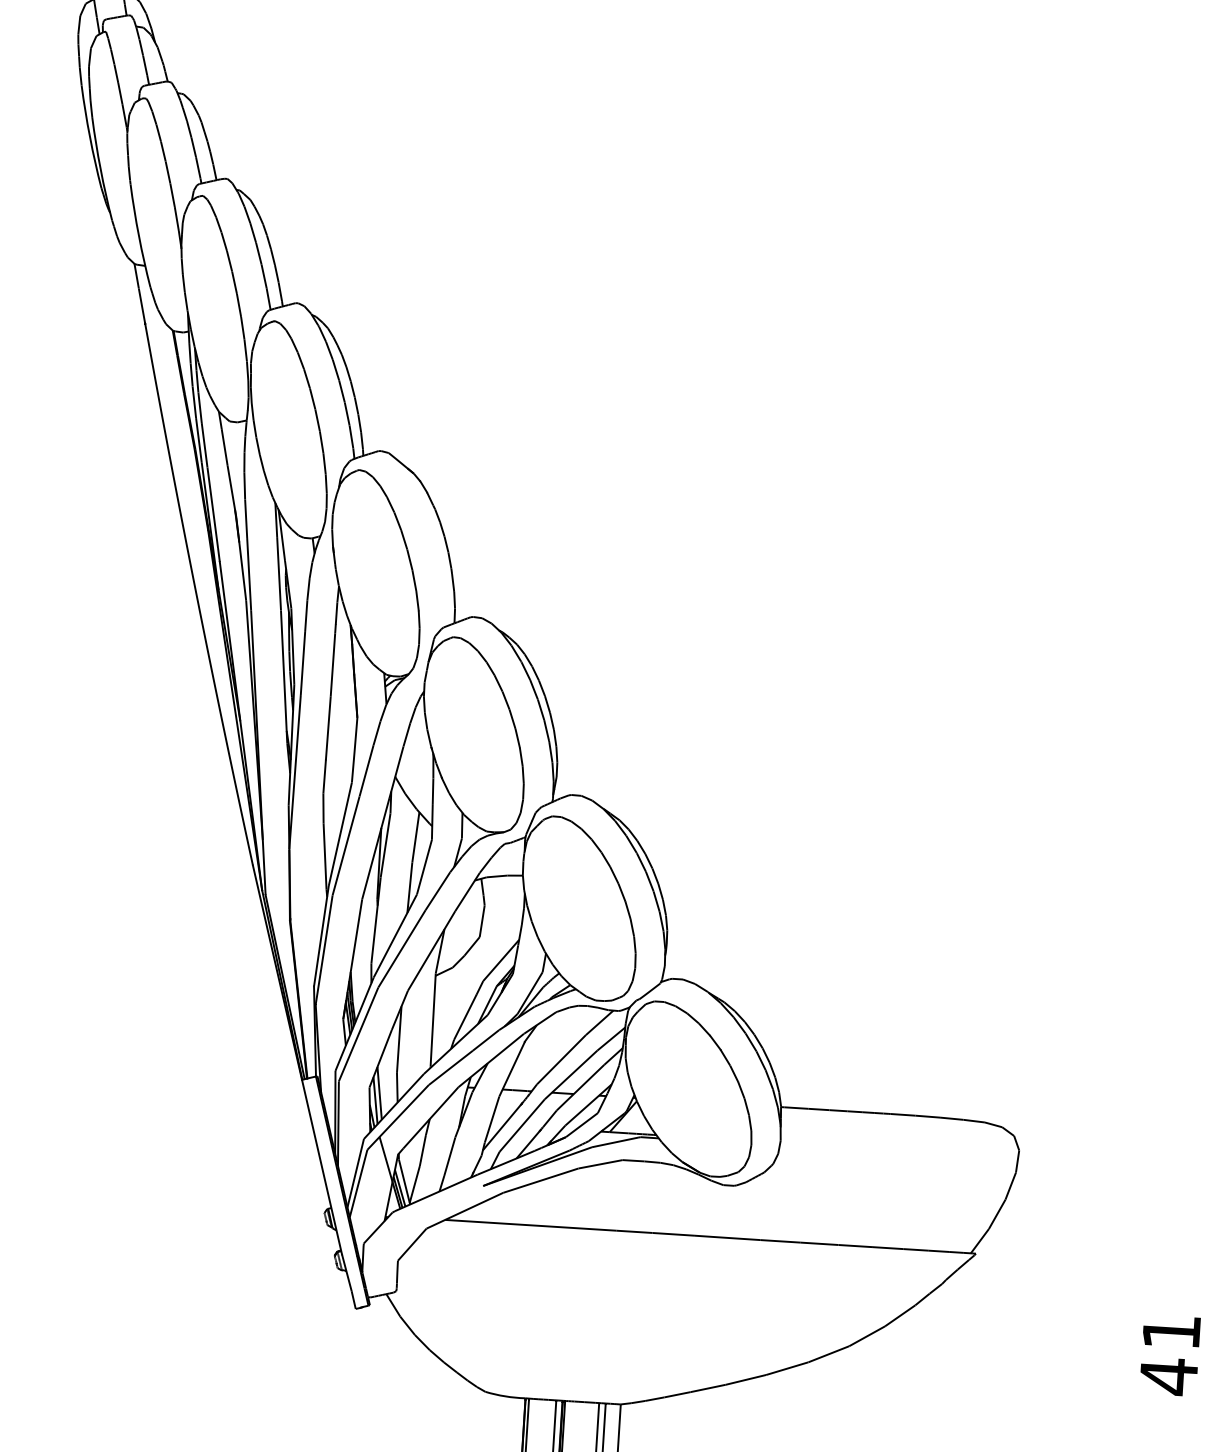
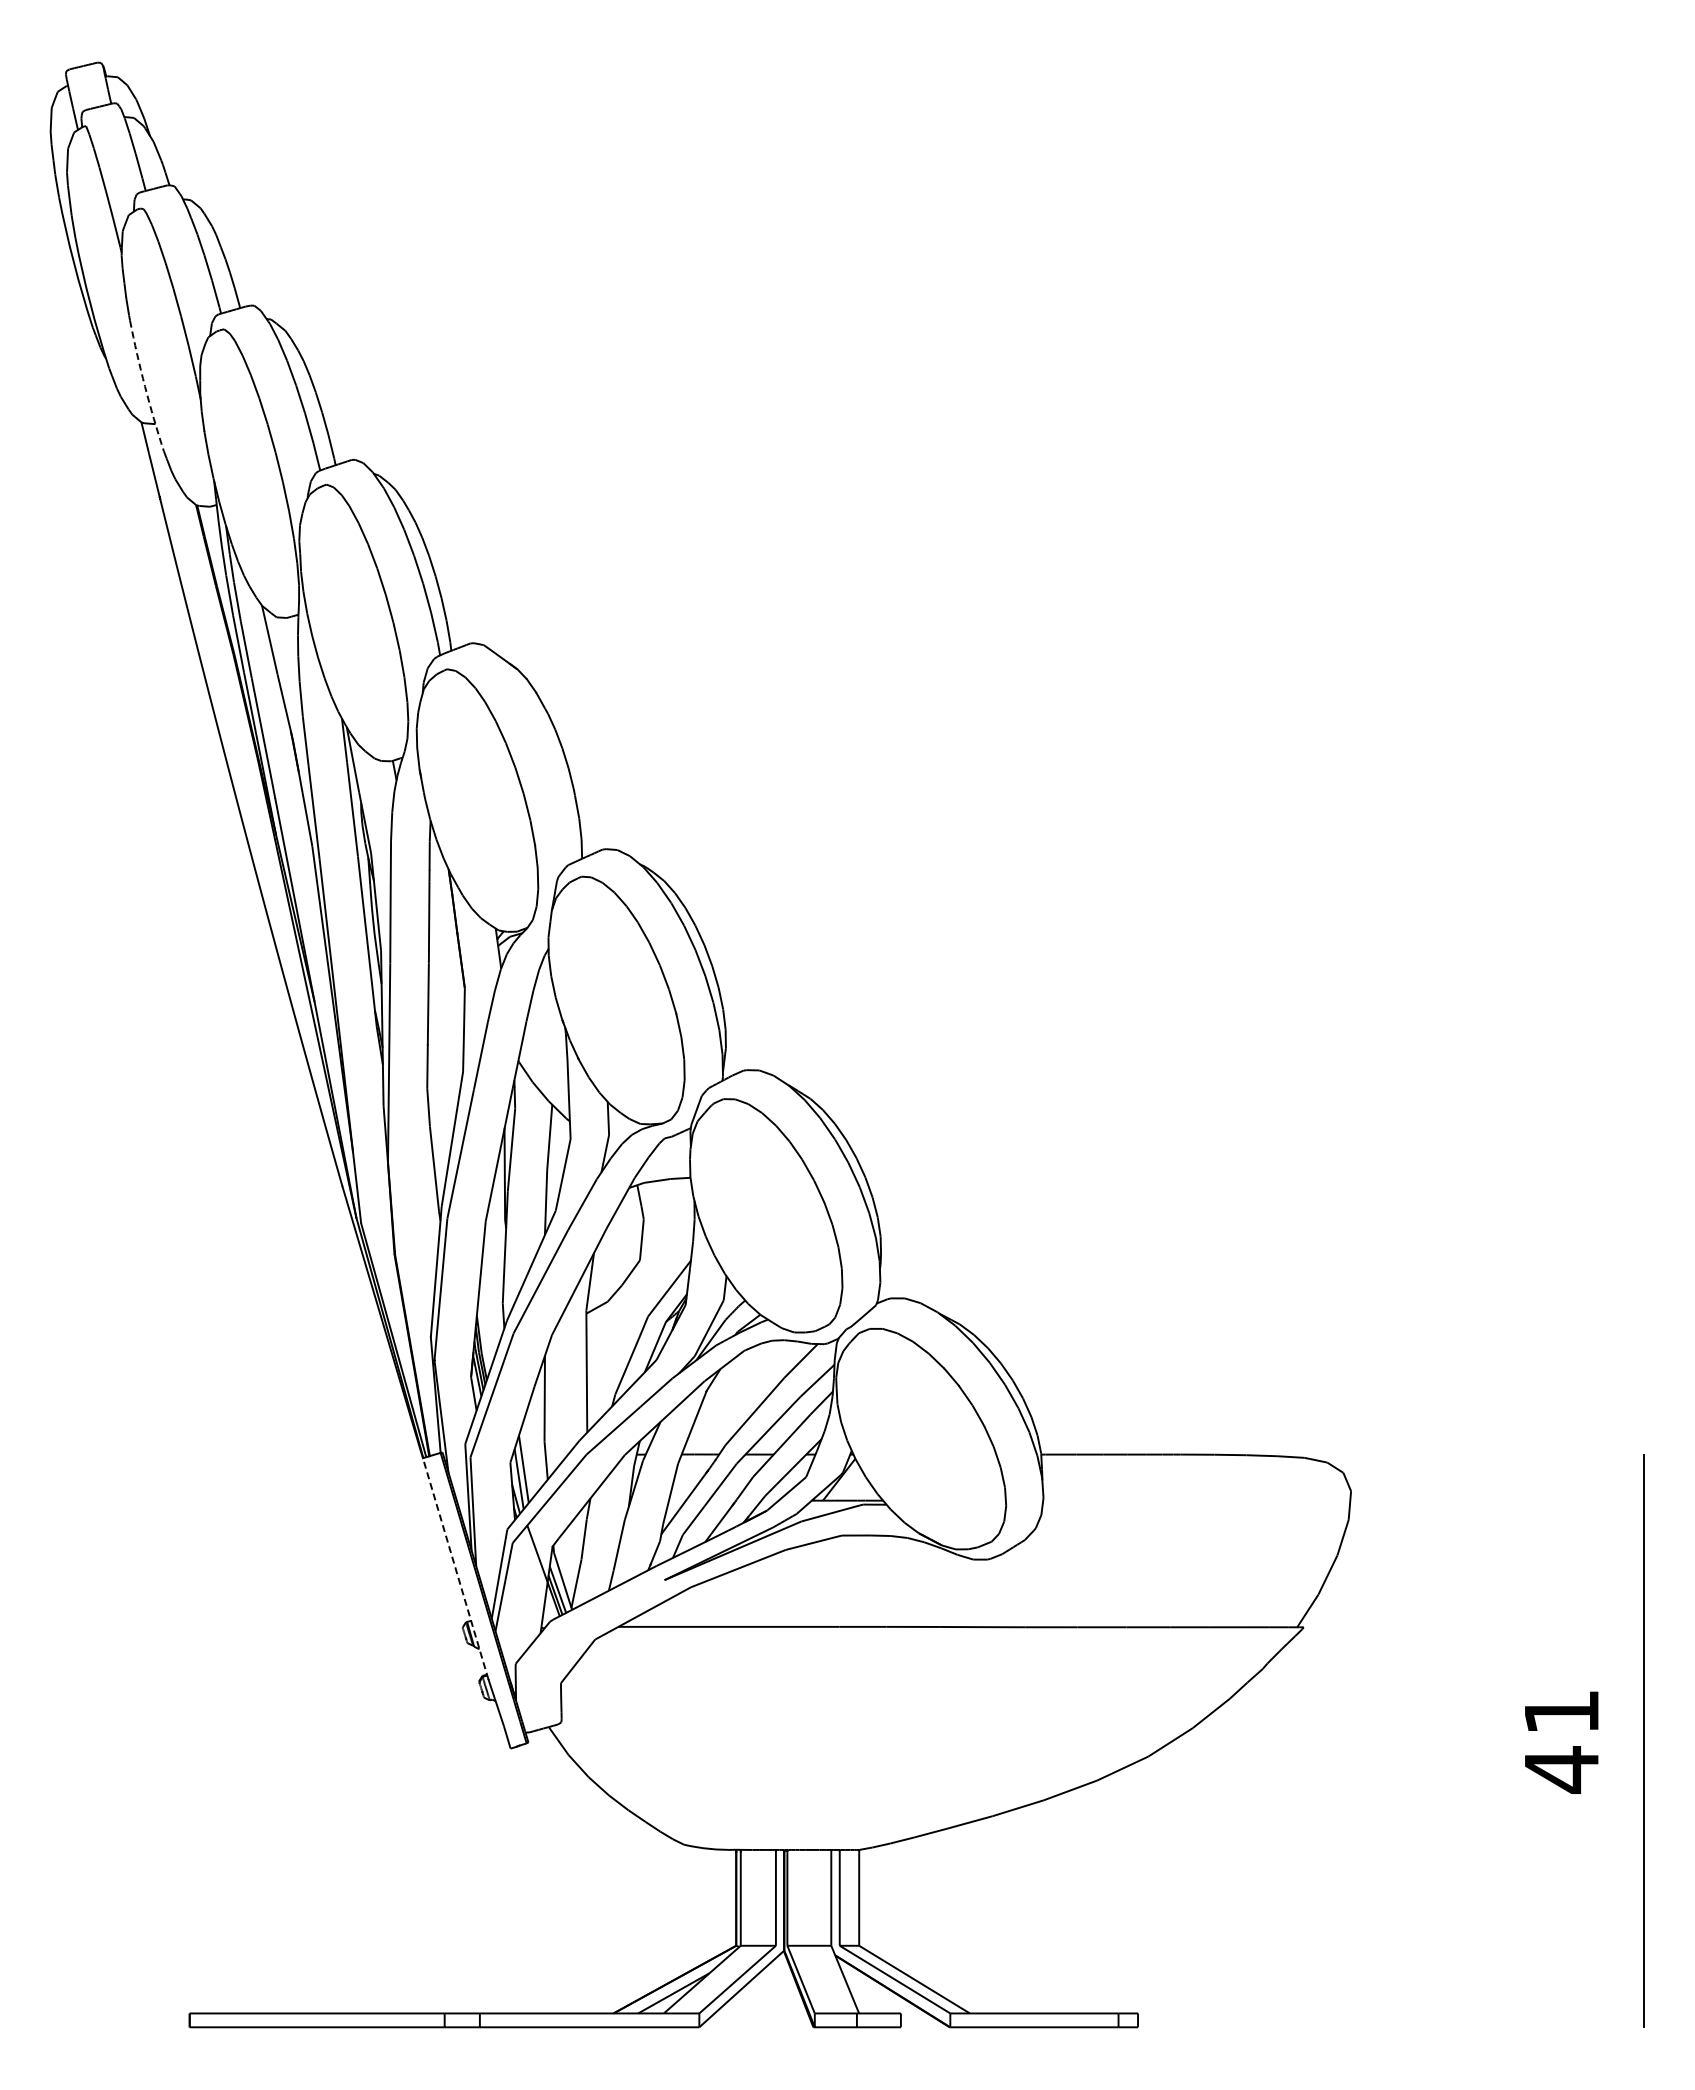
arc: (139, 236) -> (145, 386), solid -> dashed
line: (321, 1166) -> (455, 1568), solid -> dashed

